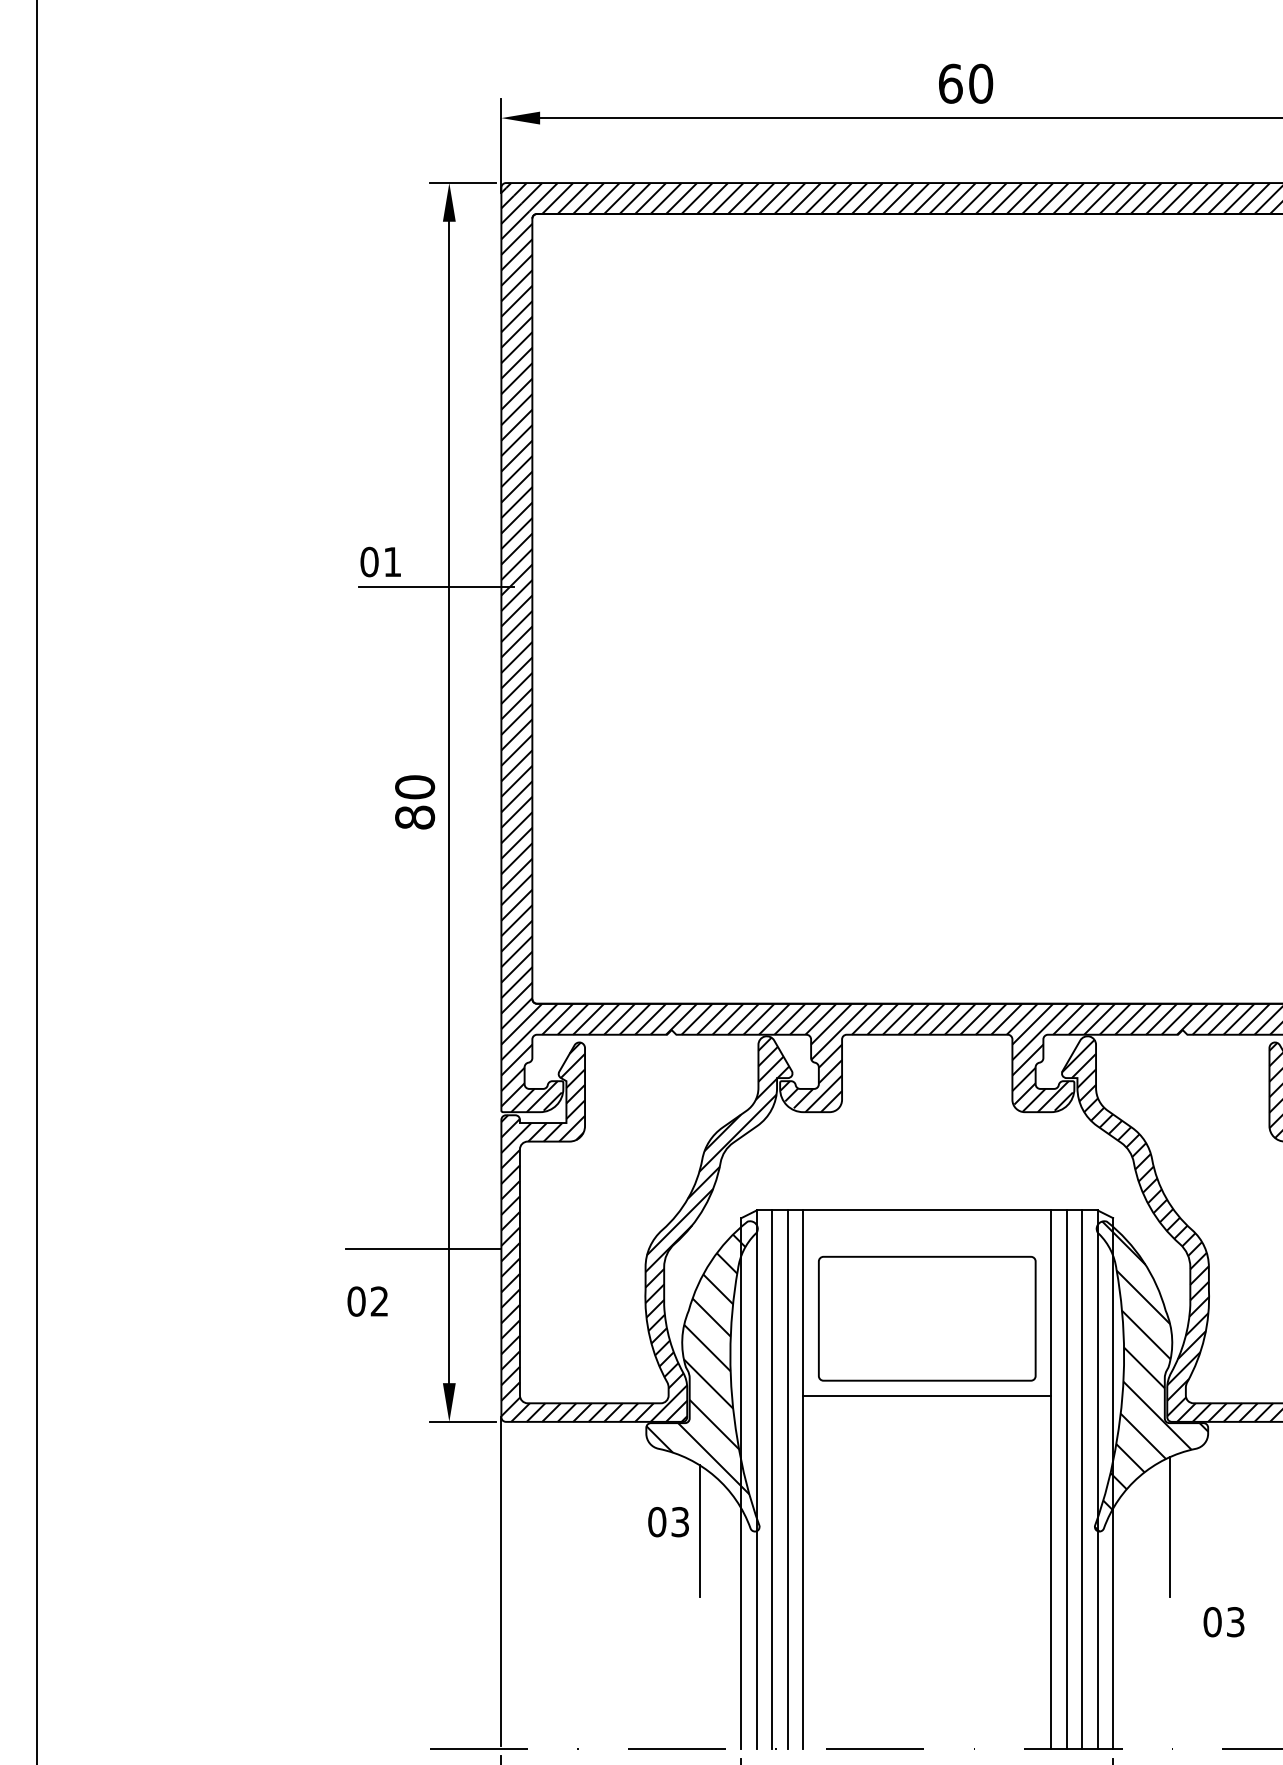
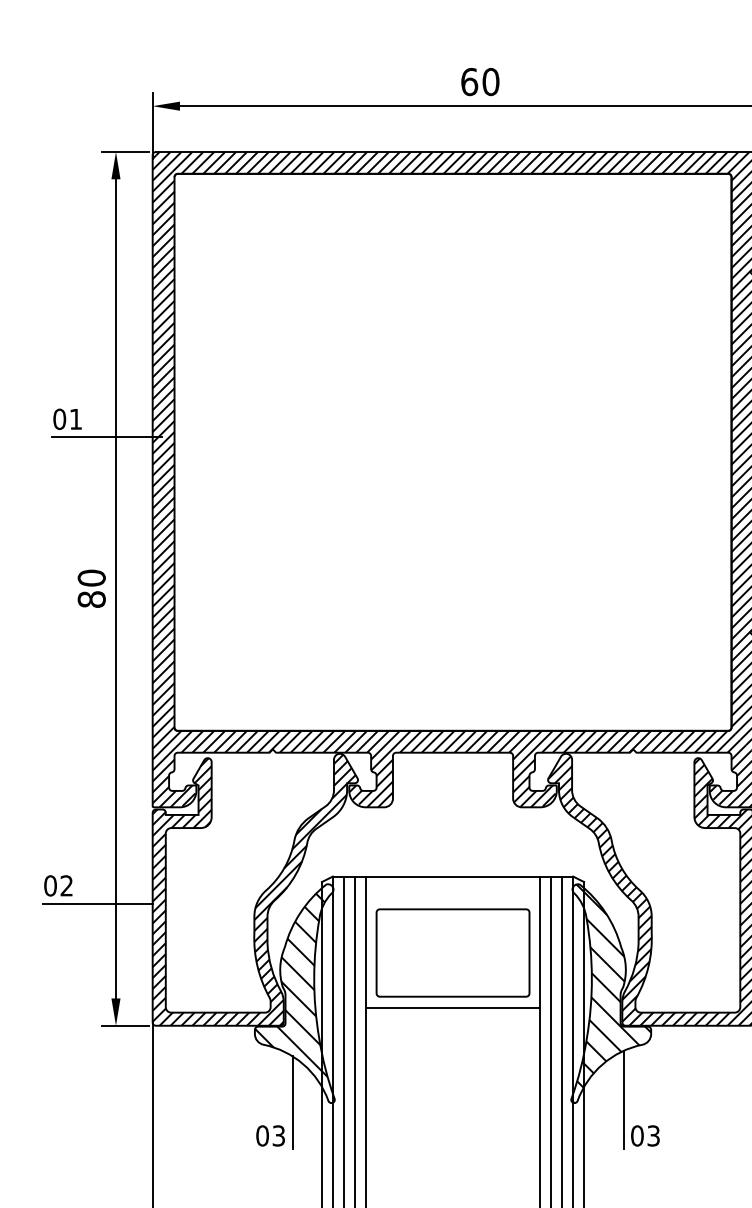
text: (367, 1301) -> (58, 885), moved
text: (668, 1522) -> (270, 1136), moved
text: (1223, 1622) -> (645, 1136), moved

